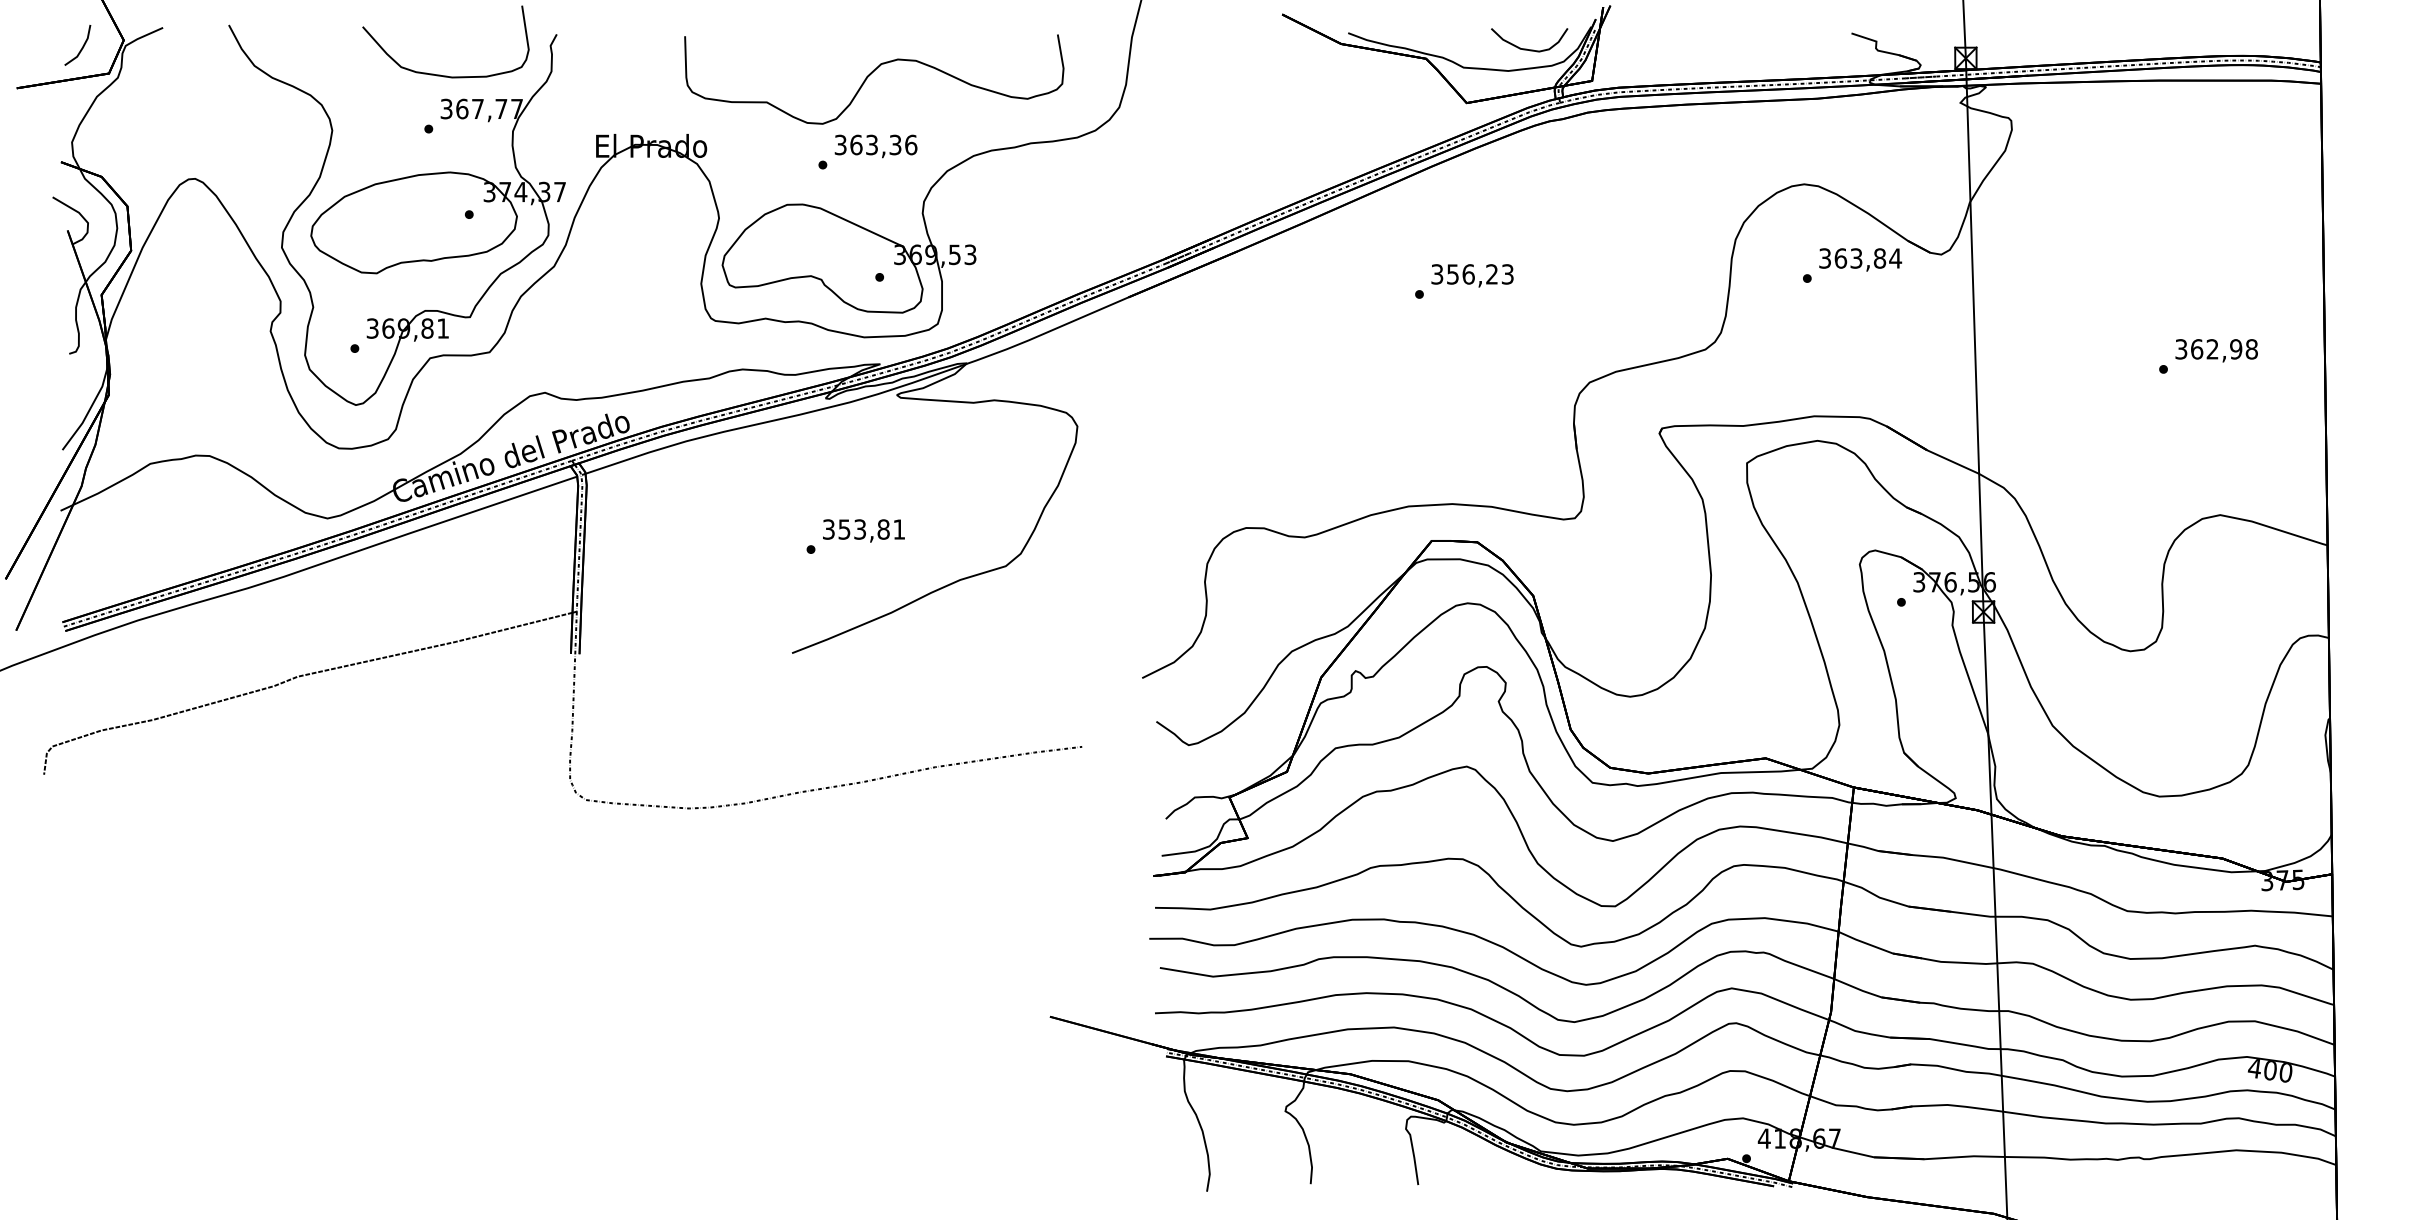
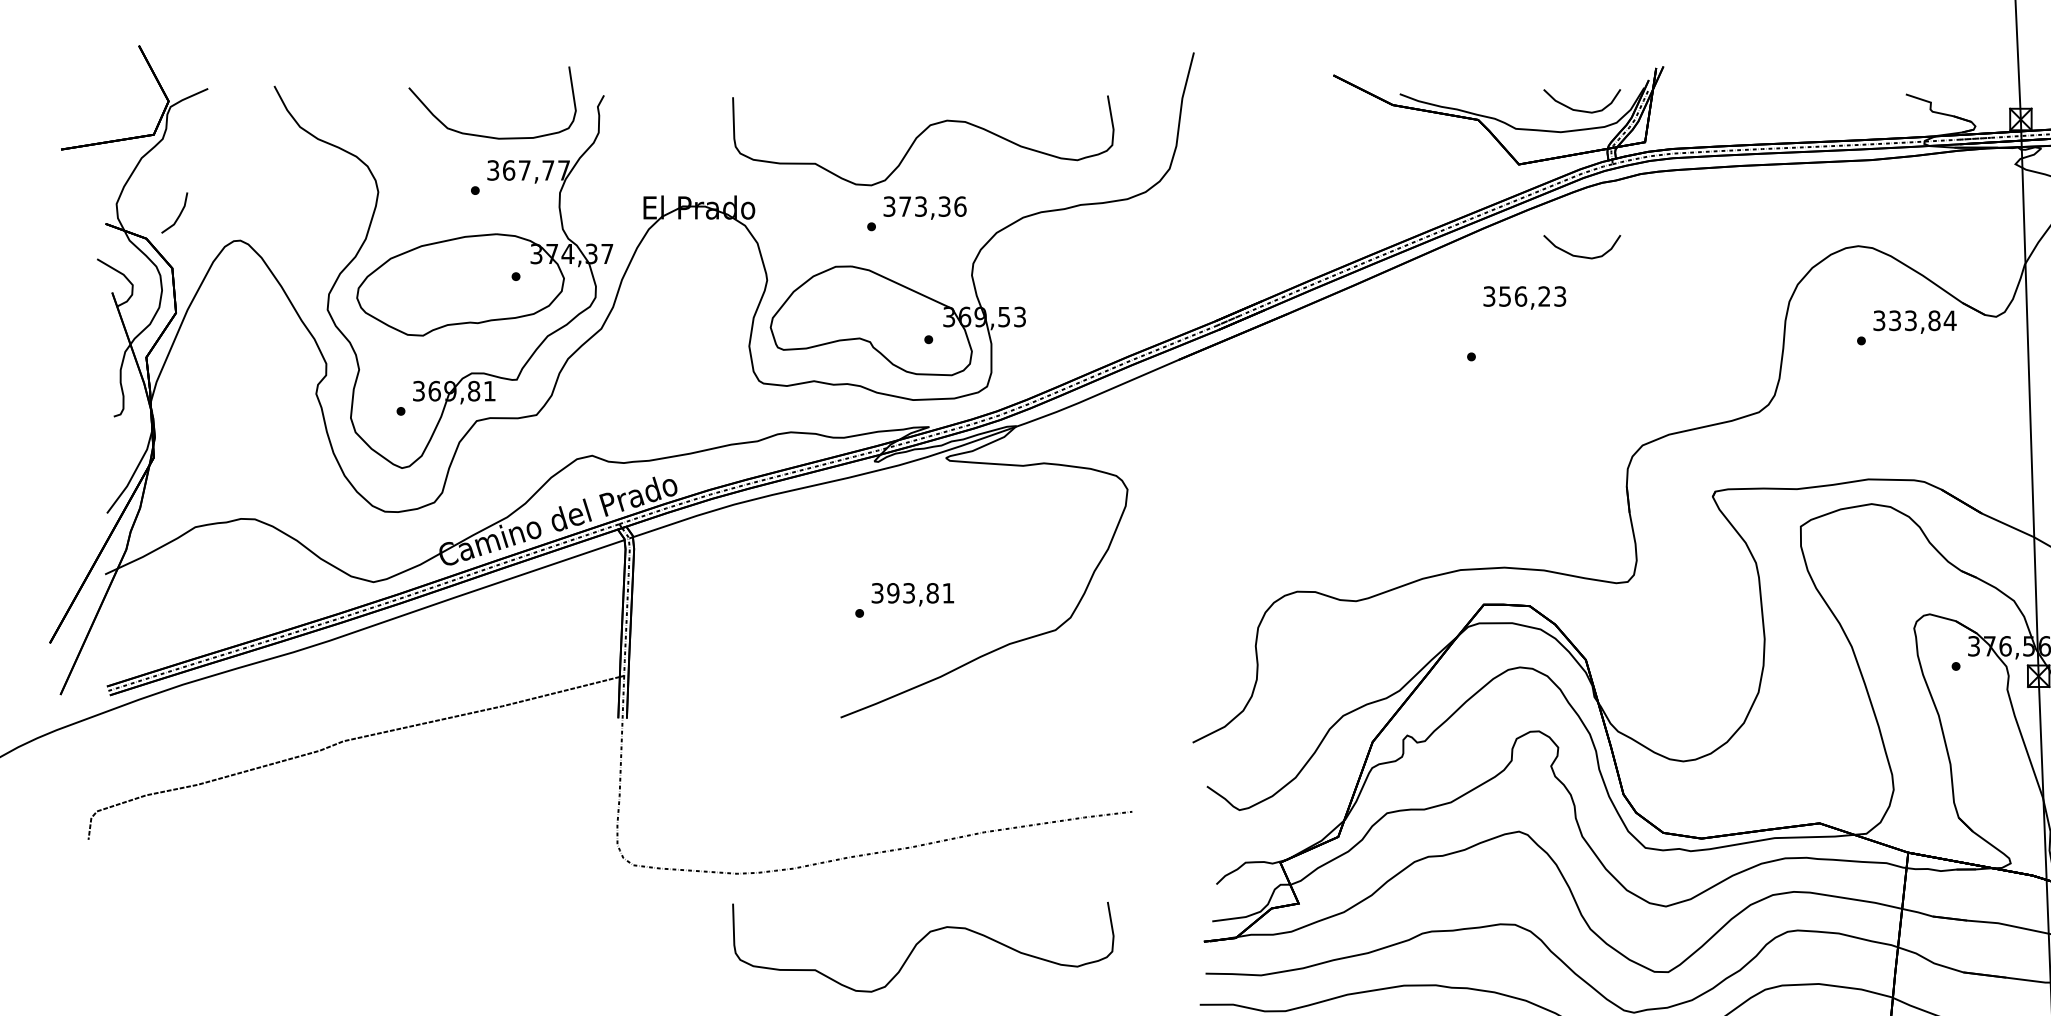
line: (81, 47) -> (178, 215), moved
text: (856, 144) -> (905, 206), 363,36 -> 373,36
curve: (1527, 193) -> (1580, 255), added
text: (1840, 258) -> (1894, 320), 363,84 -> 333,84
text: (1472, 275) -> (1524, 297), moved
text: (844, 529) -> (893, 593), 353,81 -> 393,81
curve: (870, 877) -> (919, 943), added

